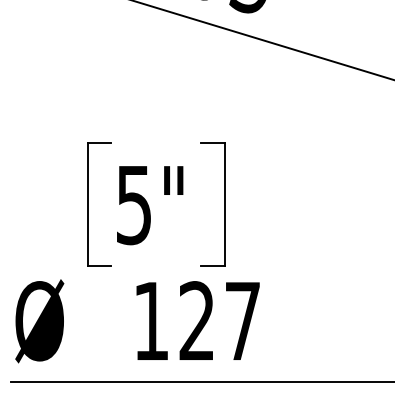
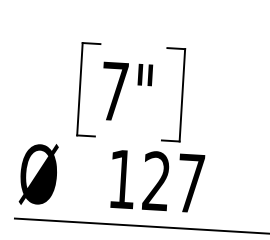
text: (133, 205) -> (114, 91), 5" -> 7"

